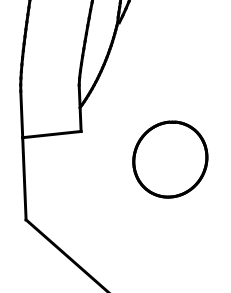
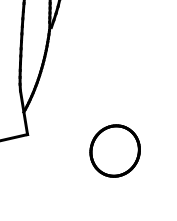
part: (170, 159) -> (115, 150), size x0.7

